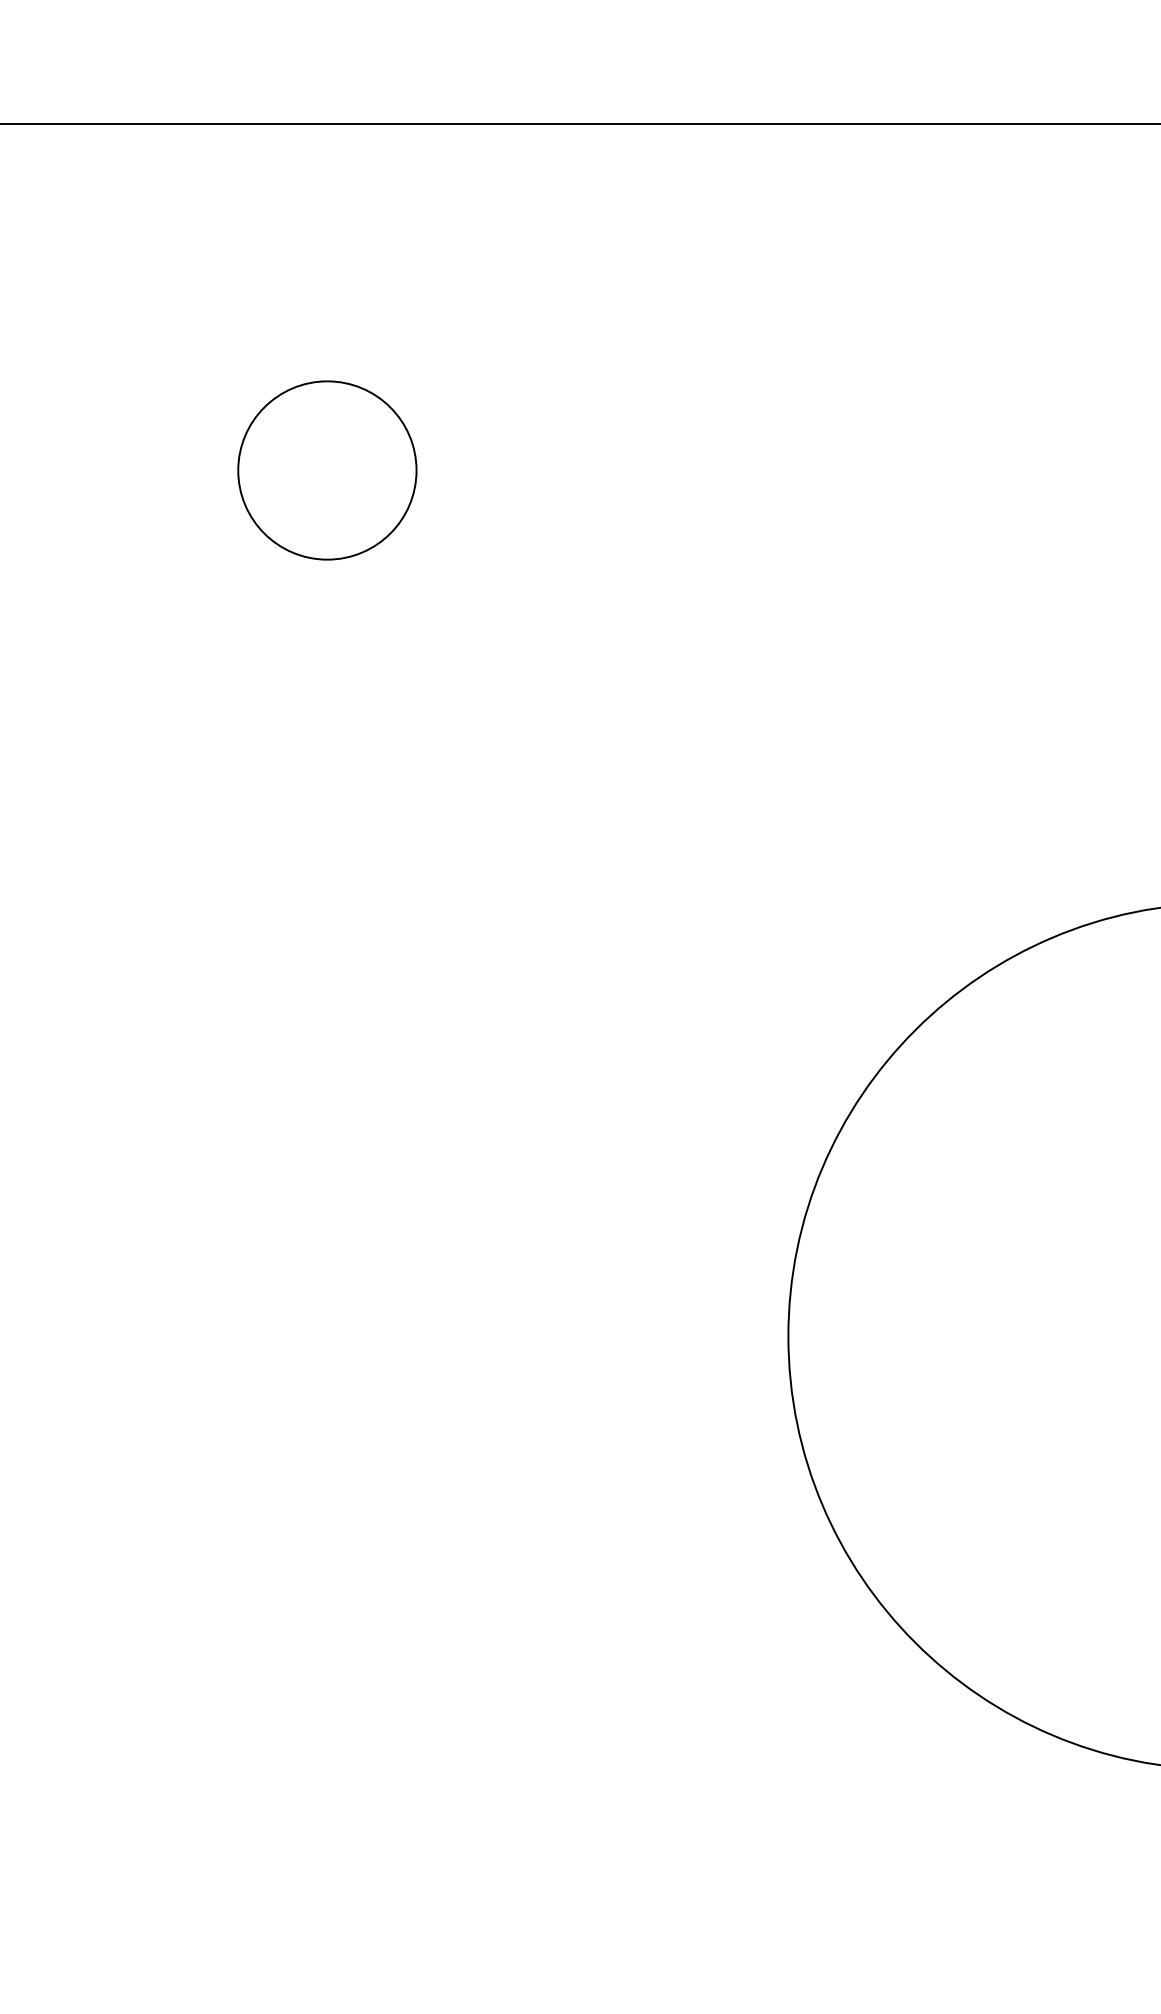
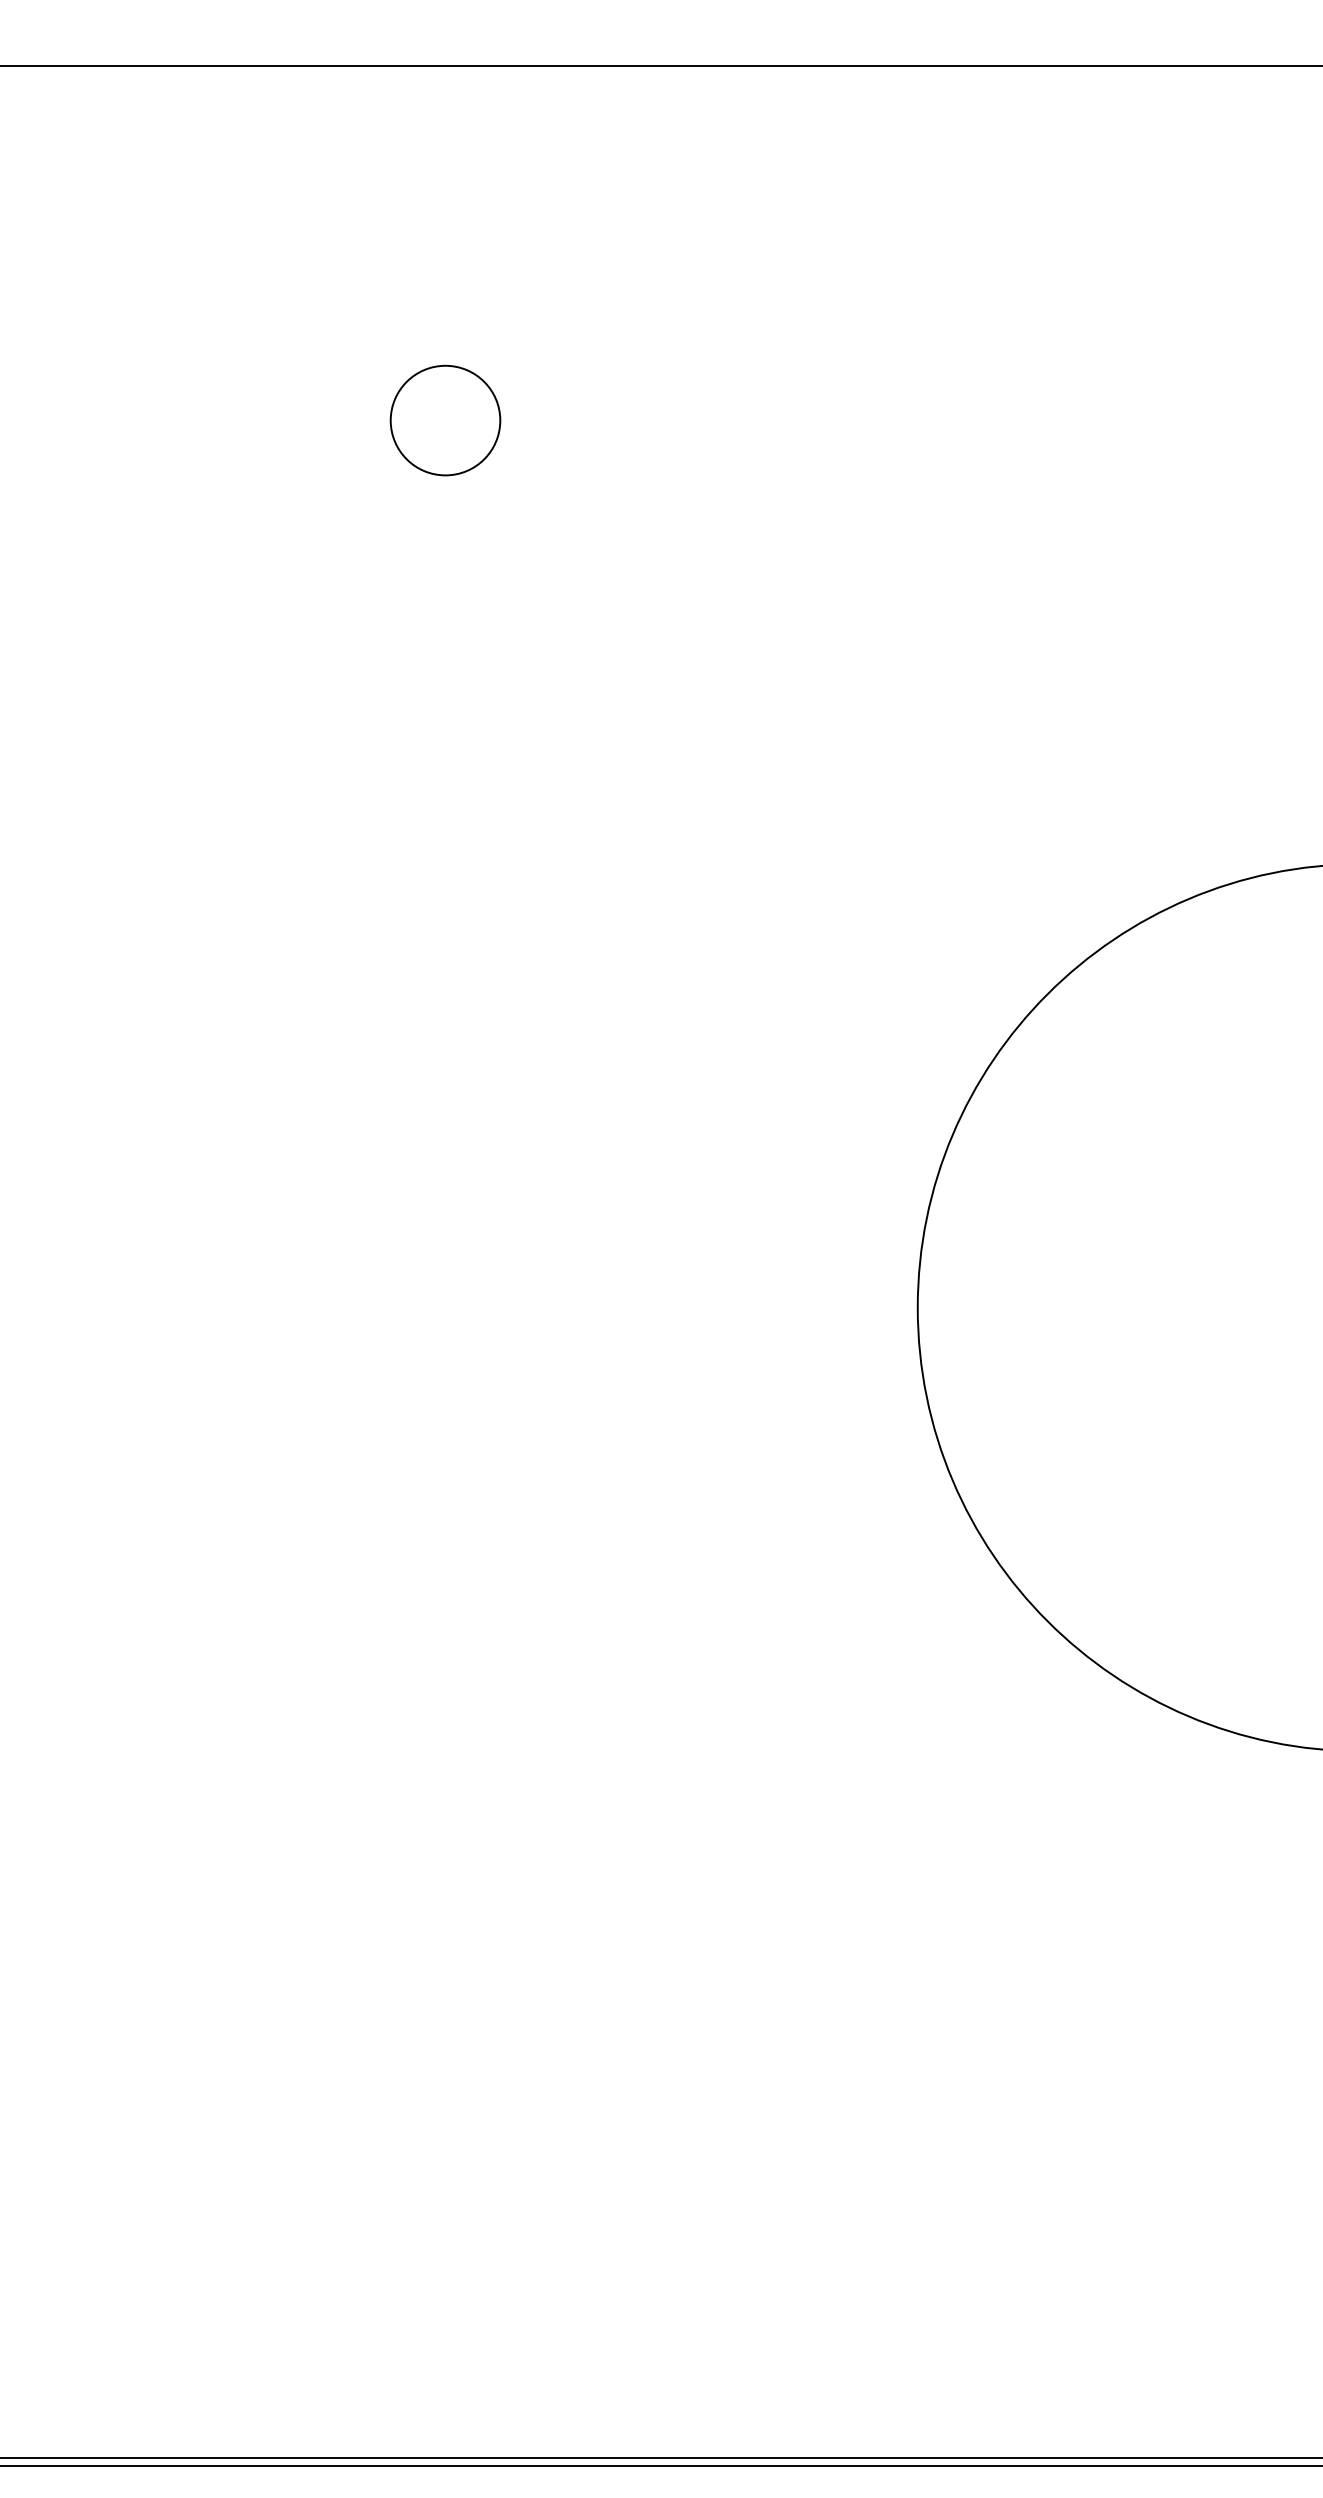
circle: (327, 470) -> (445, 420), size x0.6

